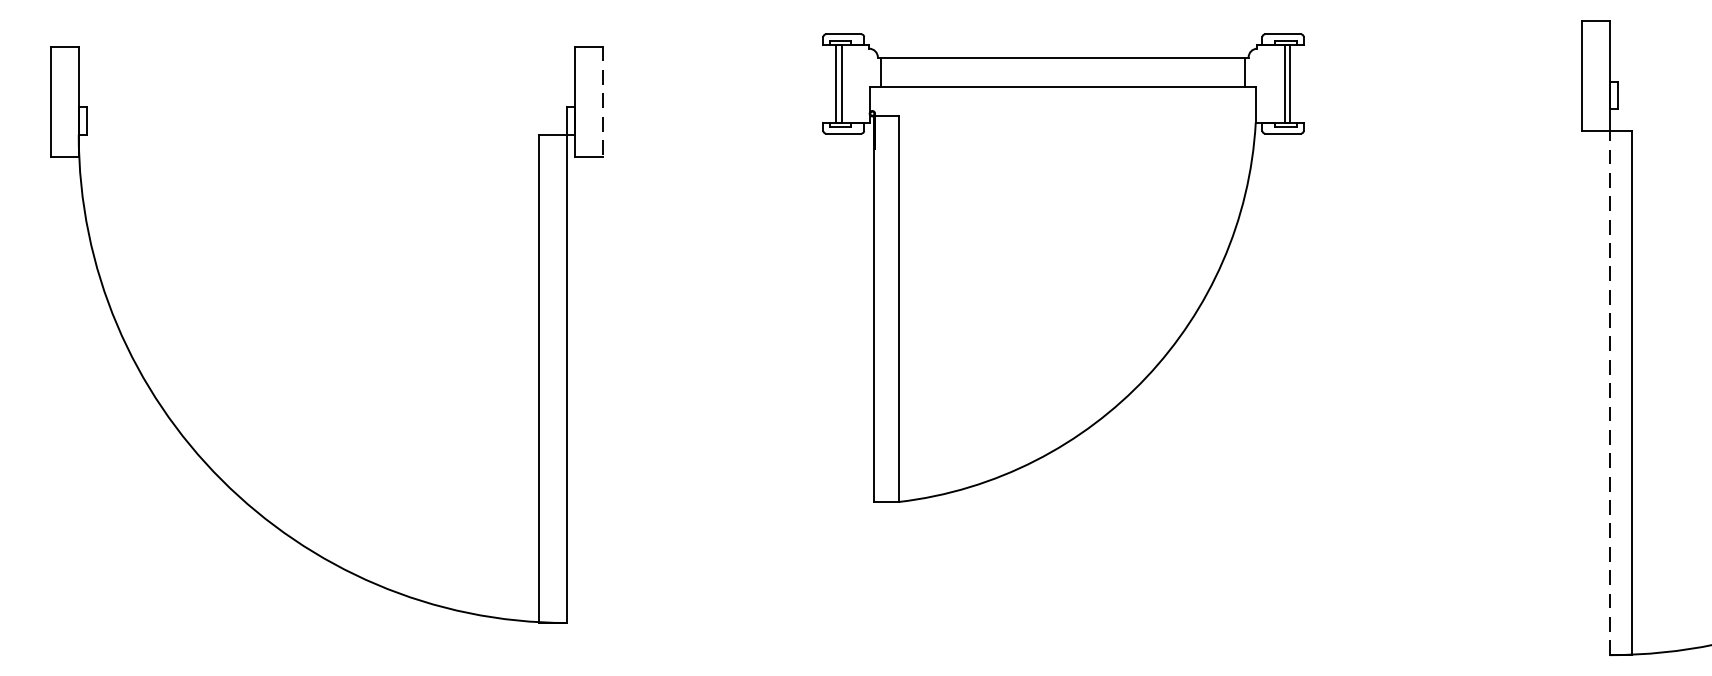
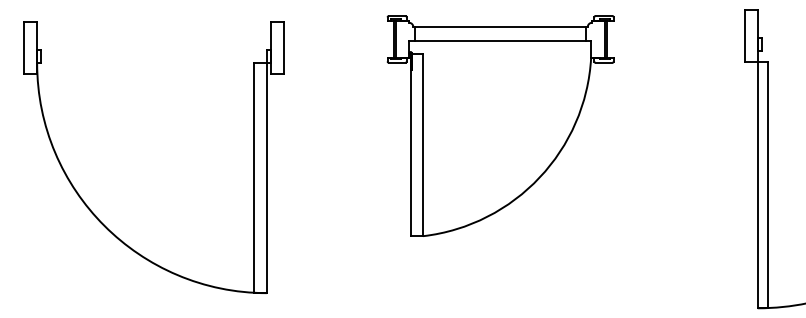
line: (602, 101) -> (283, 47), dashed -> solid
line: (1609, 392) -> (757, 184), dashed -> solid

